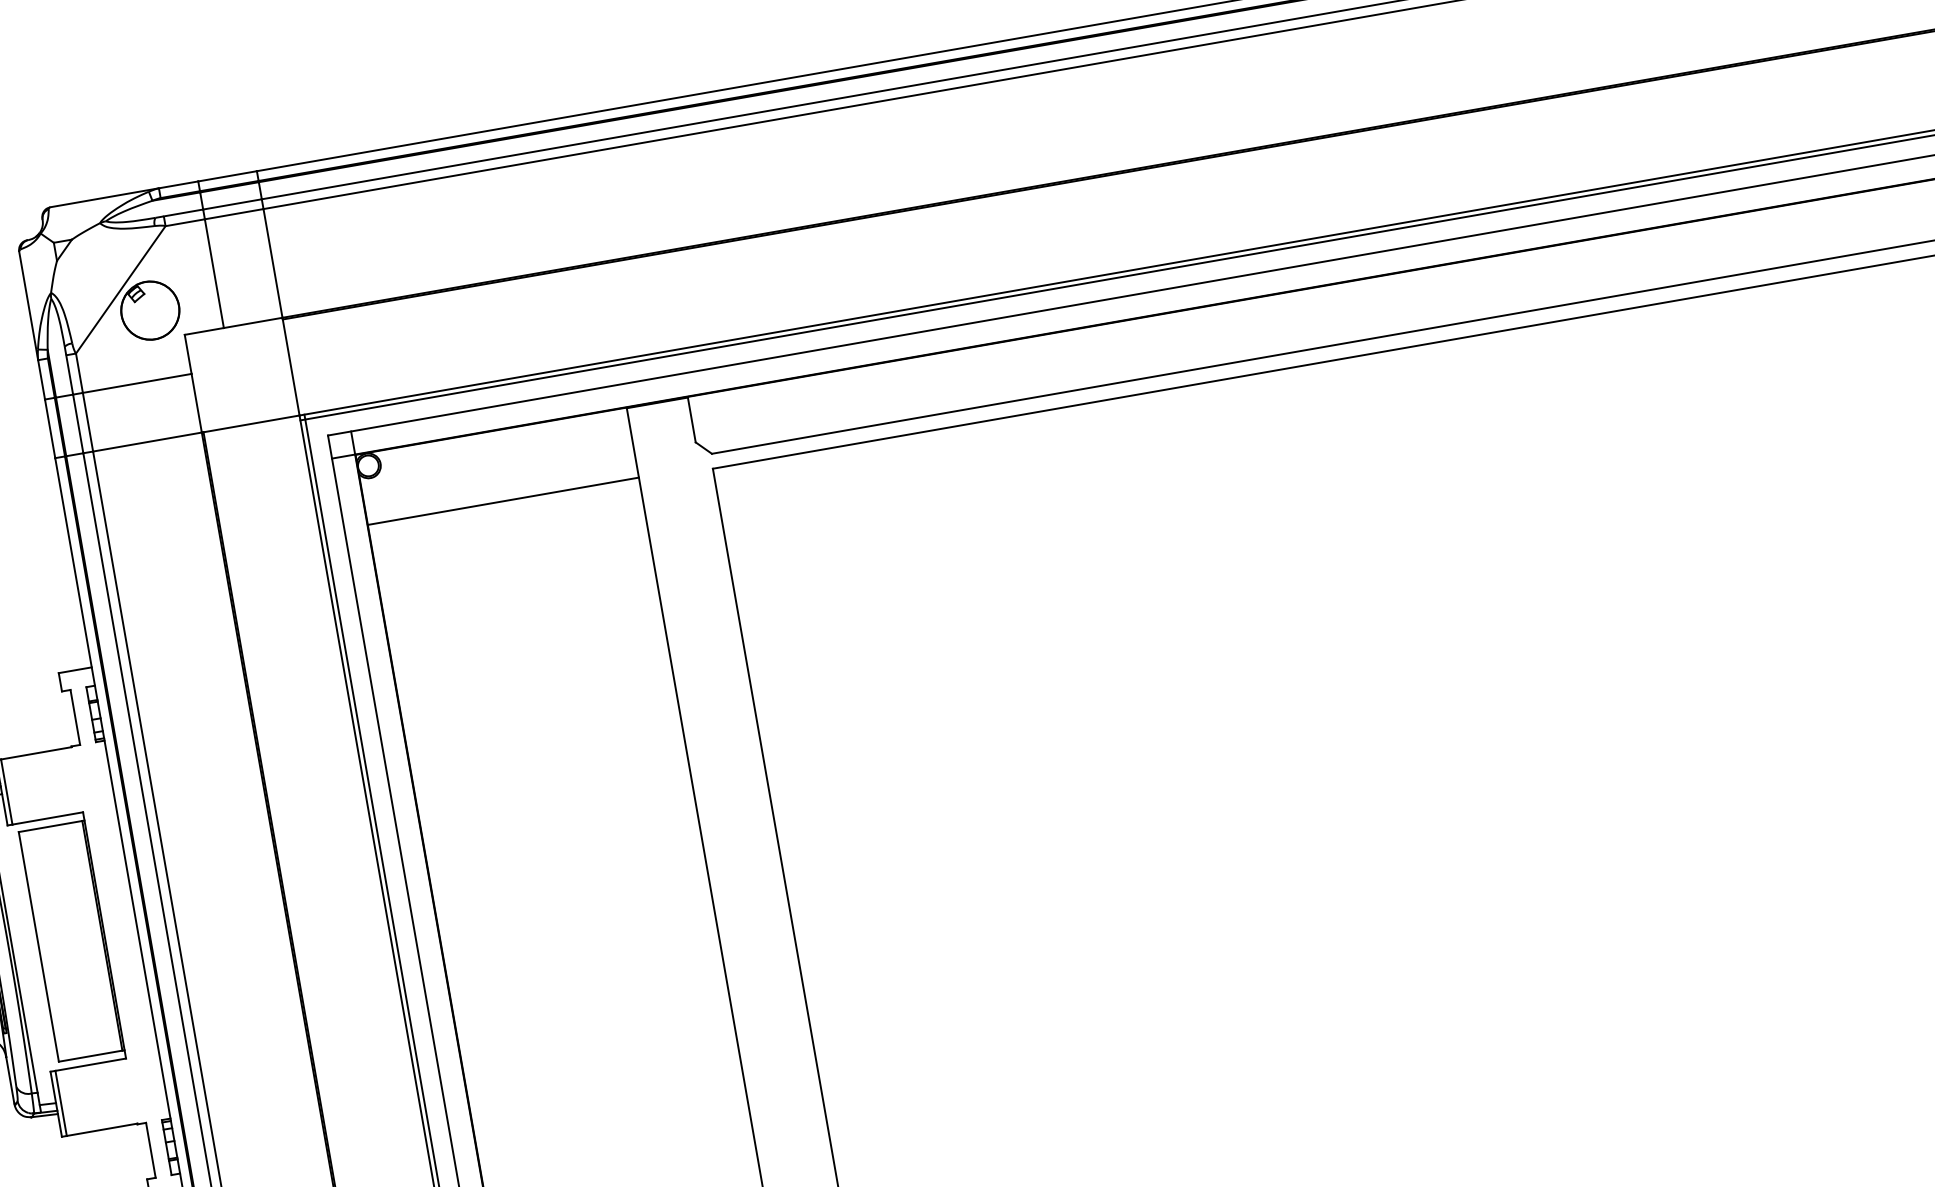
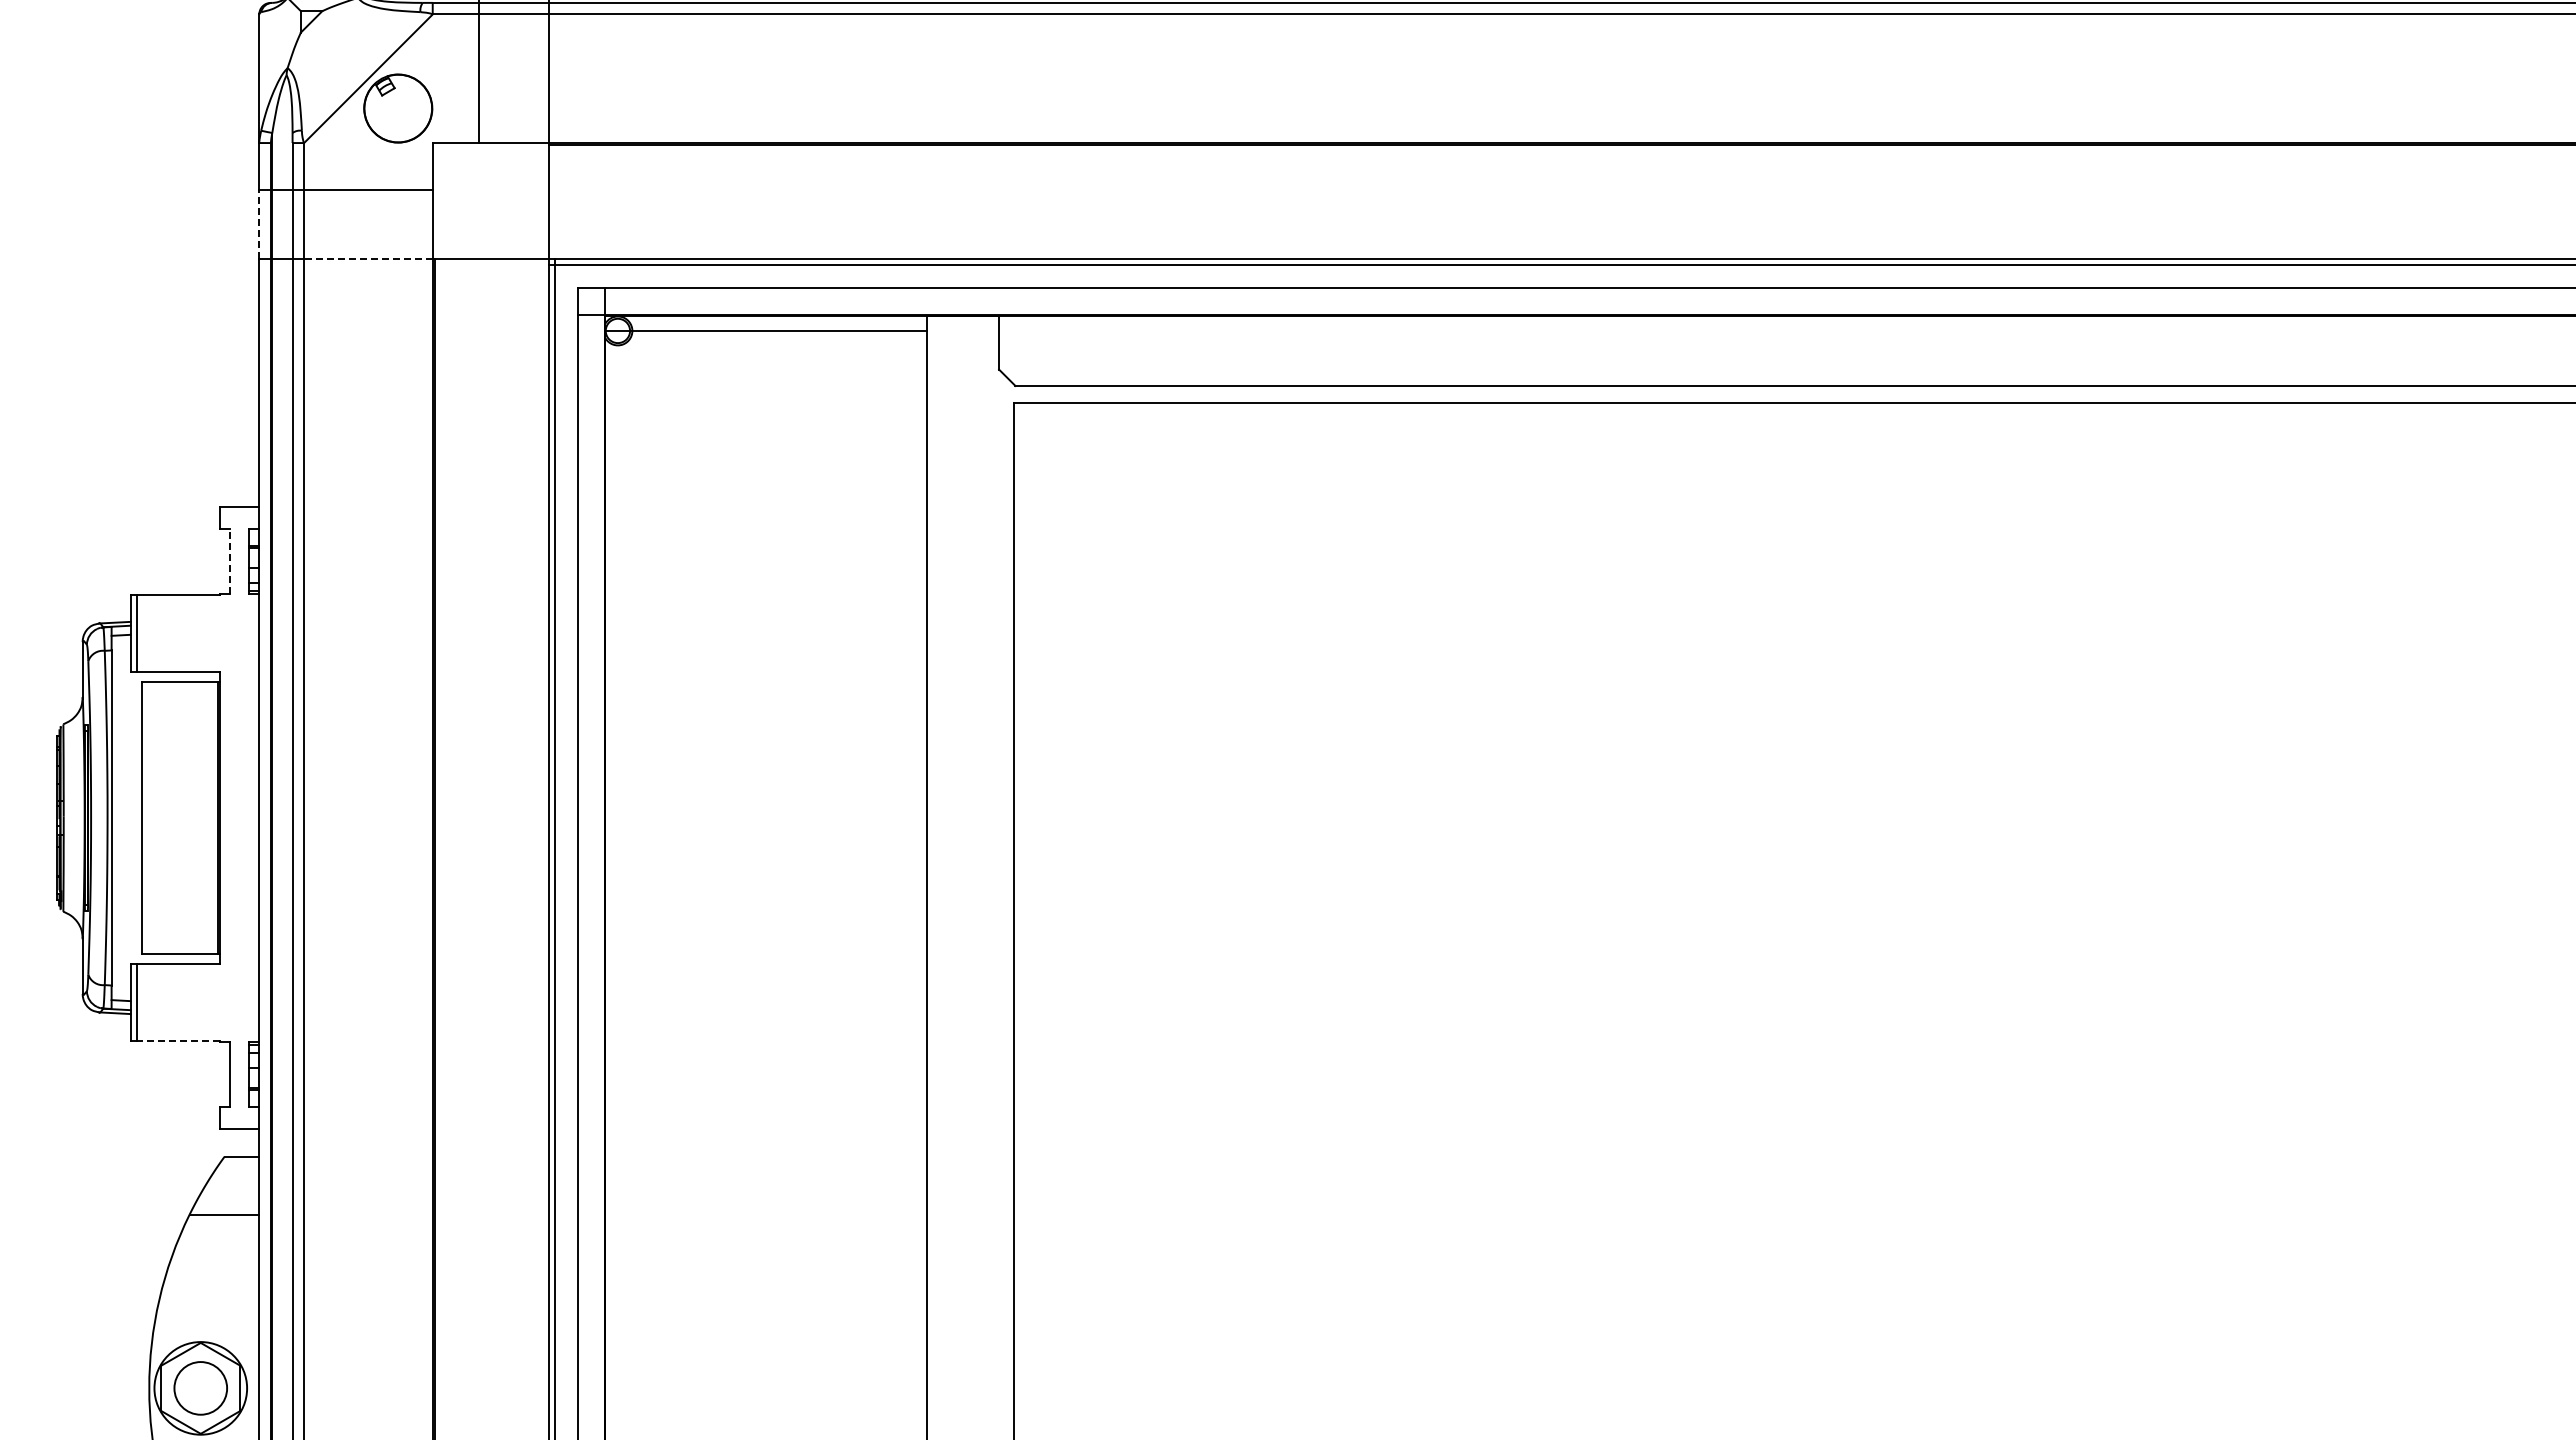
line: (50, 428) -> (259, 224), solid -> dashed
line: (147, 442) -> (368, 259), solid -> dashed
line: (502, 501) -> (765, 330), moved
line: (75, 717) -> (230, 561), solid -> dashed
line: (102, 1130) -> (178, 1041), solid -> dashed

